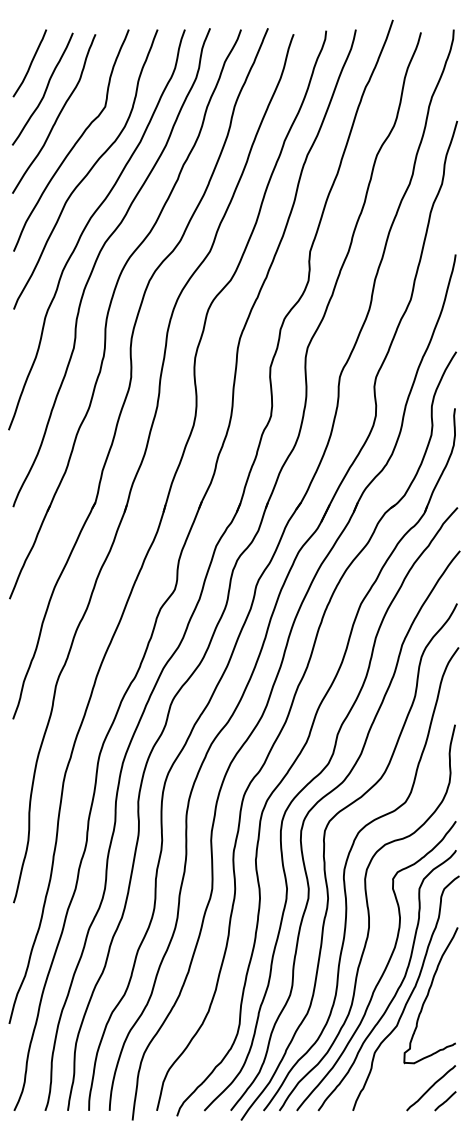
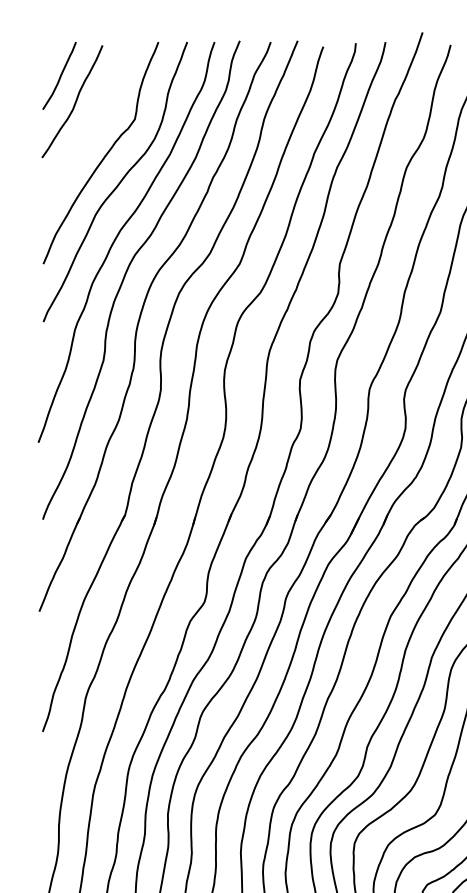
curve: (57, 115) -> (87, 128), removed

